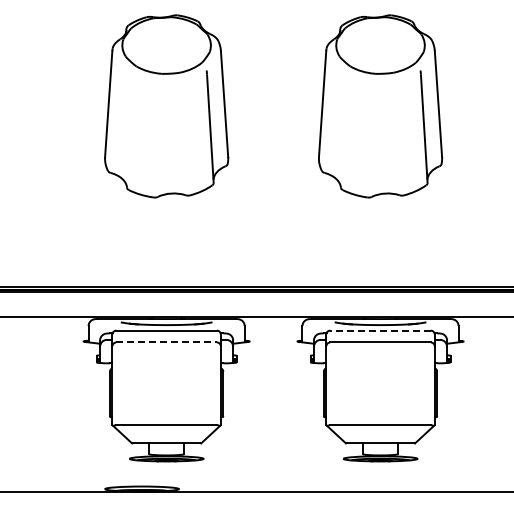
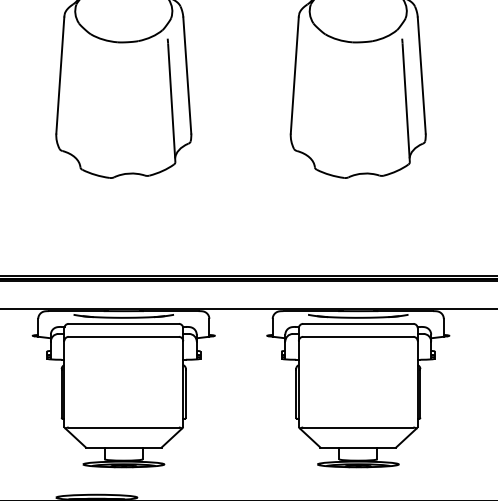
line: (380, 330) -> (358, 323), dashed -> solid
line: (167, 342) -> (124, 336), dashed -> solid

